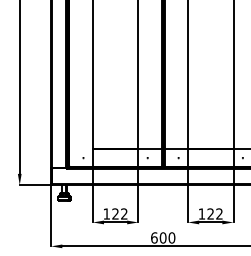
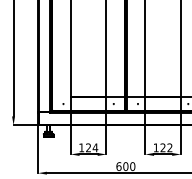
text: (123, 213) -> (94, 147), 122 -> 124

